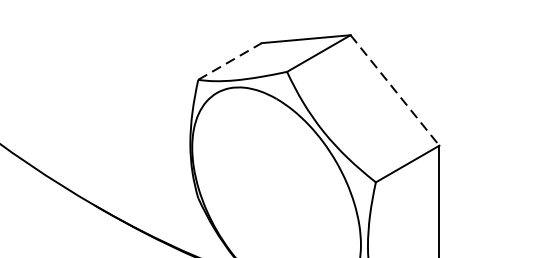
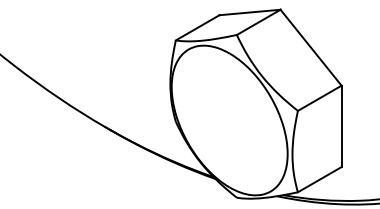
line: (231, 61) -> (198, 27), dashed -> solid
line: (395, 90) -> (311, 47), dashed -> solid

